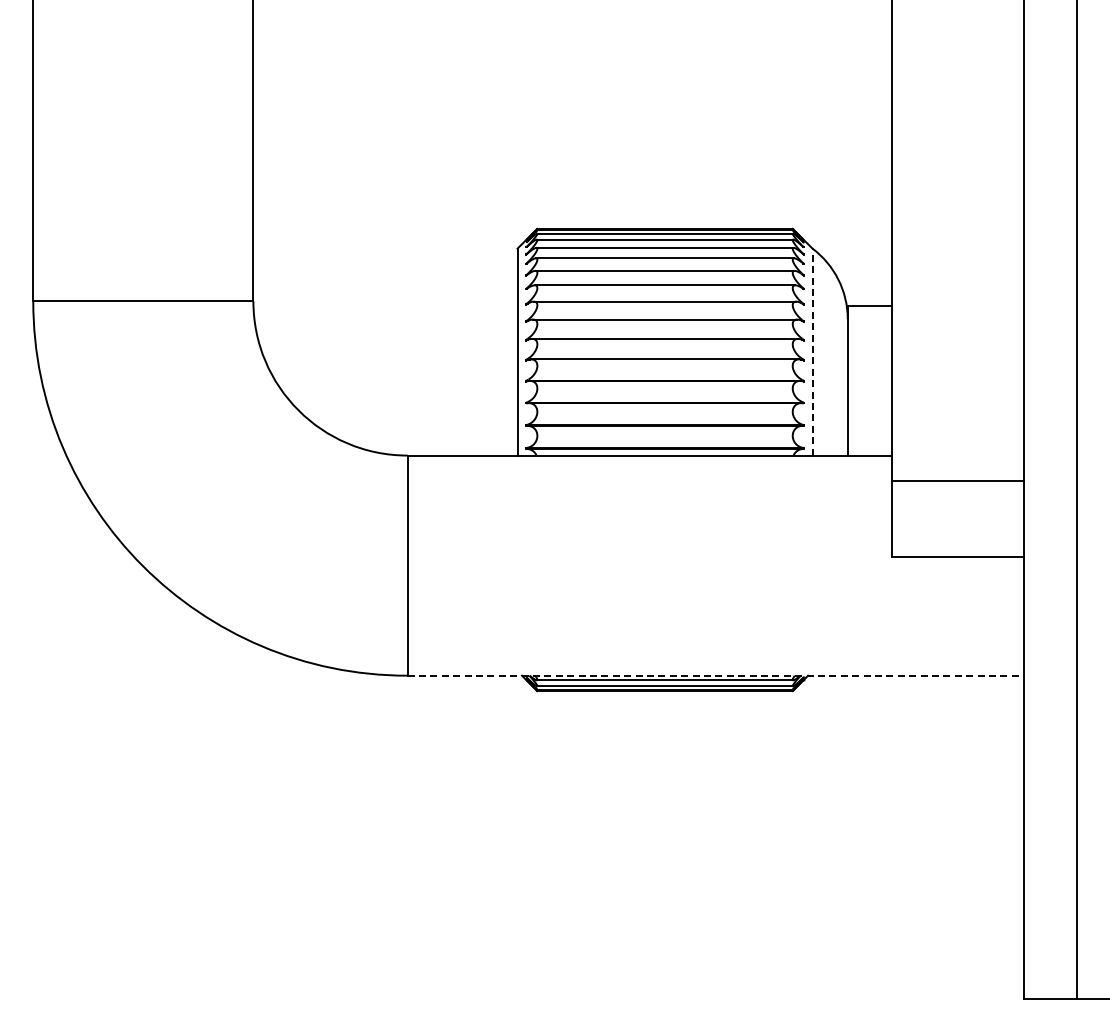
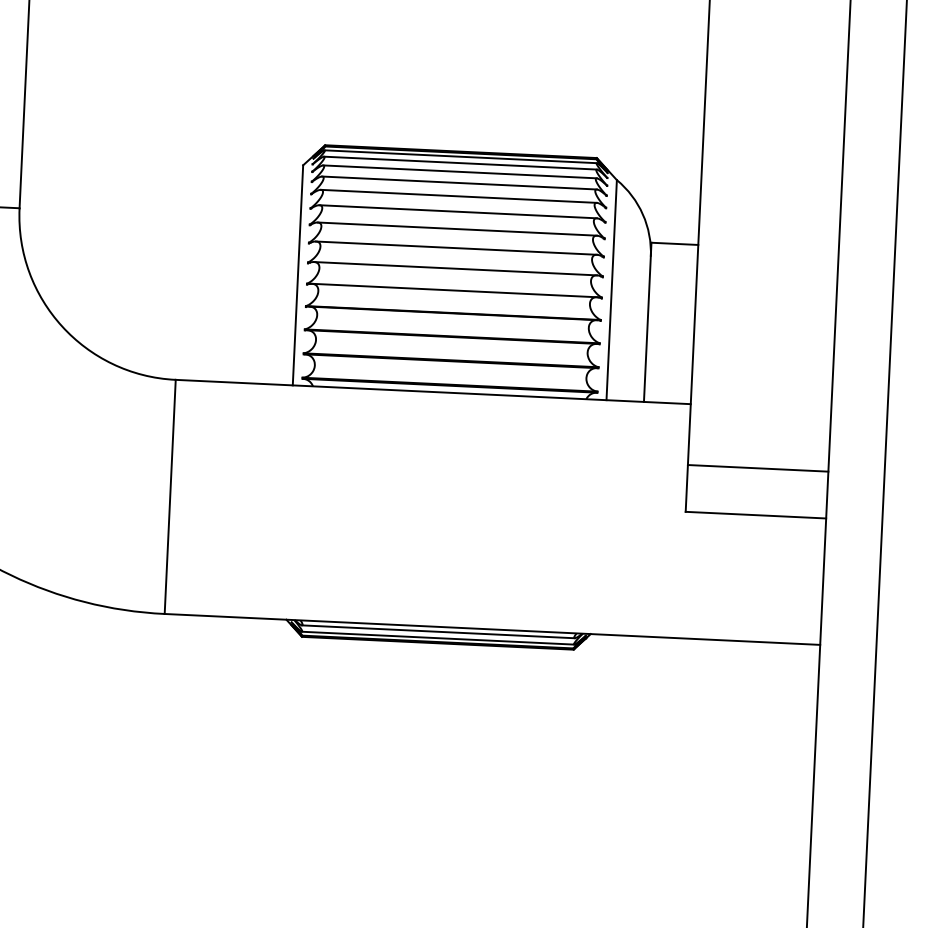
line: (812, 351) -> (611, 289), dashed -> solid
line: (957, 480) -> (757, 468), moved
line: (716, 675) -> (493, 629), dashed -> solid

